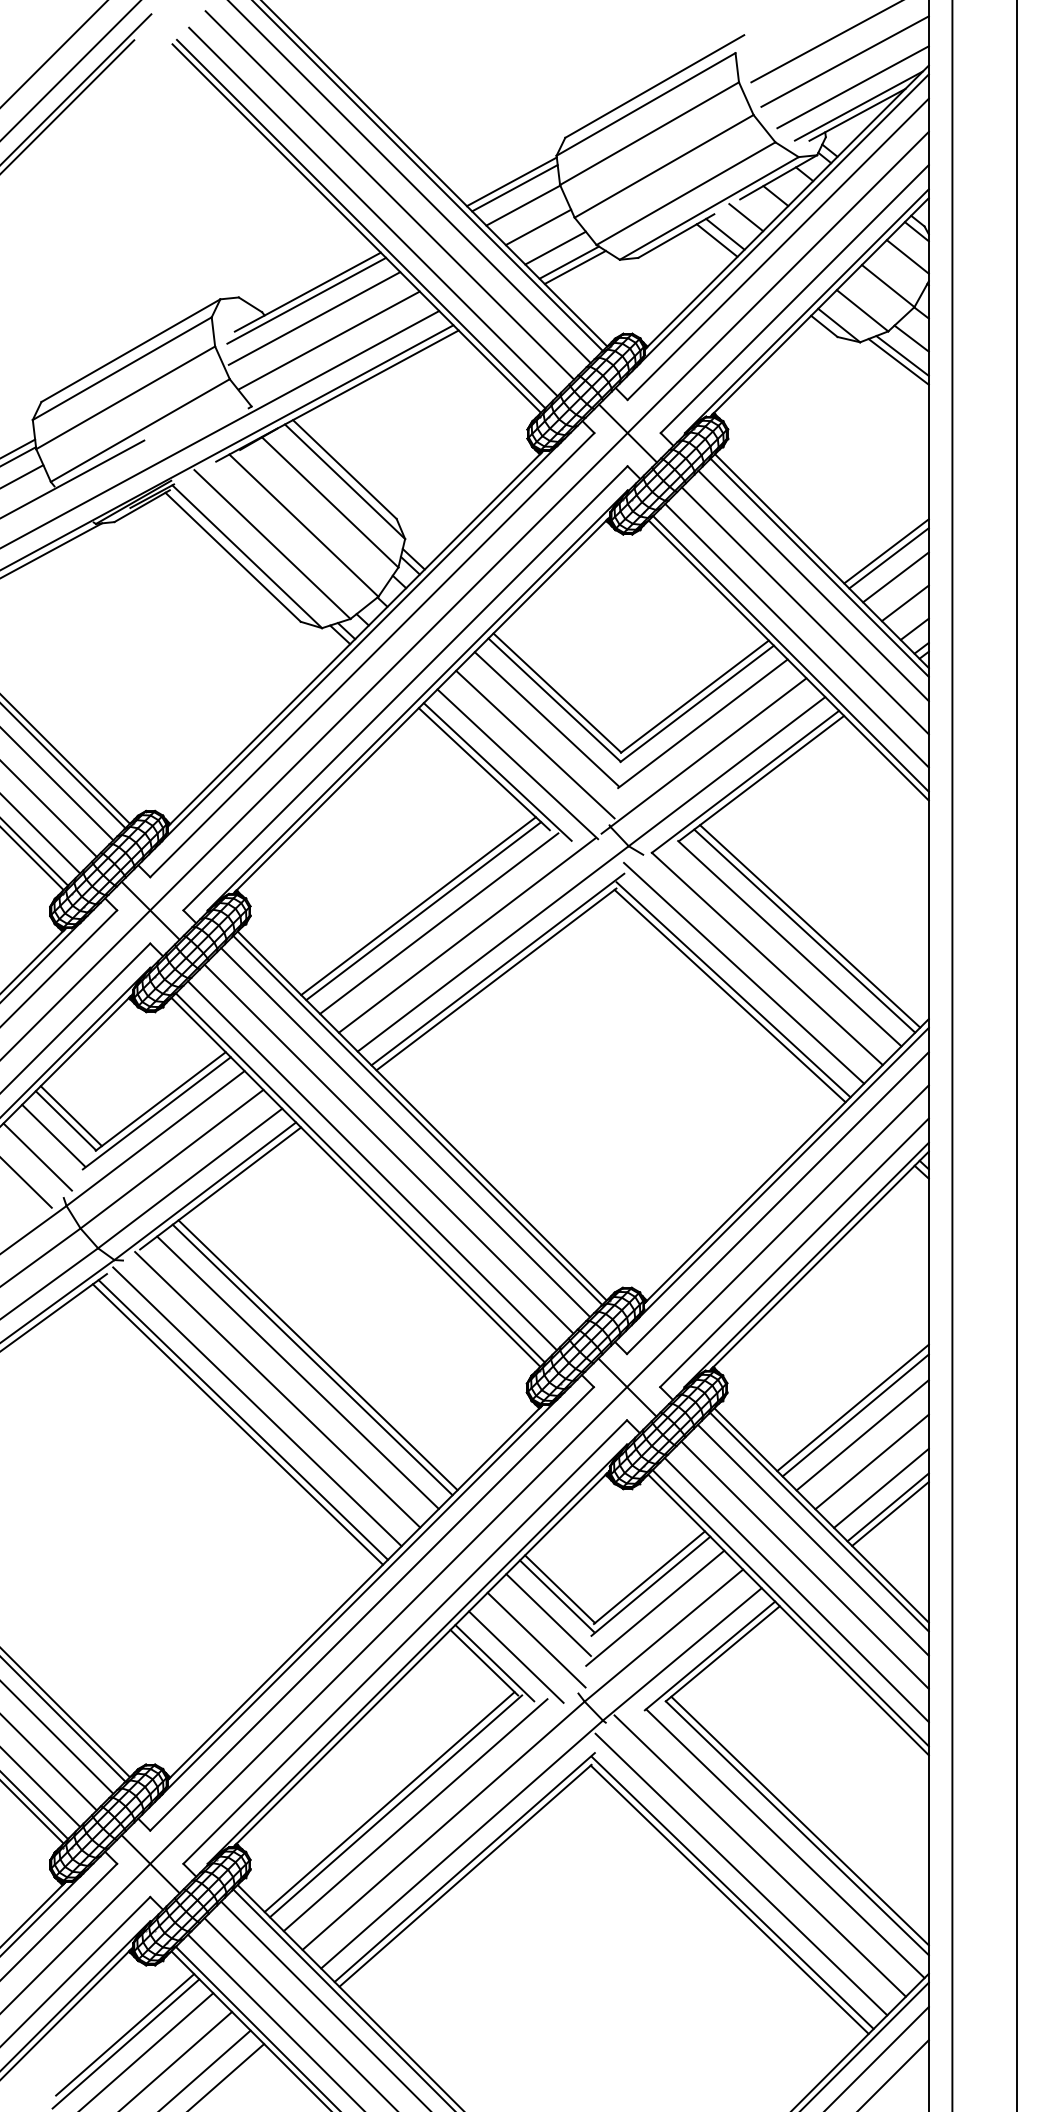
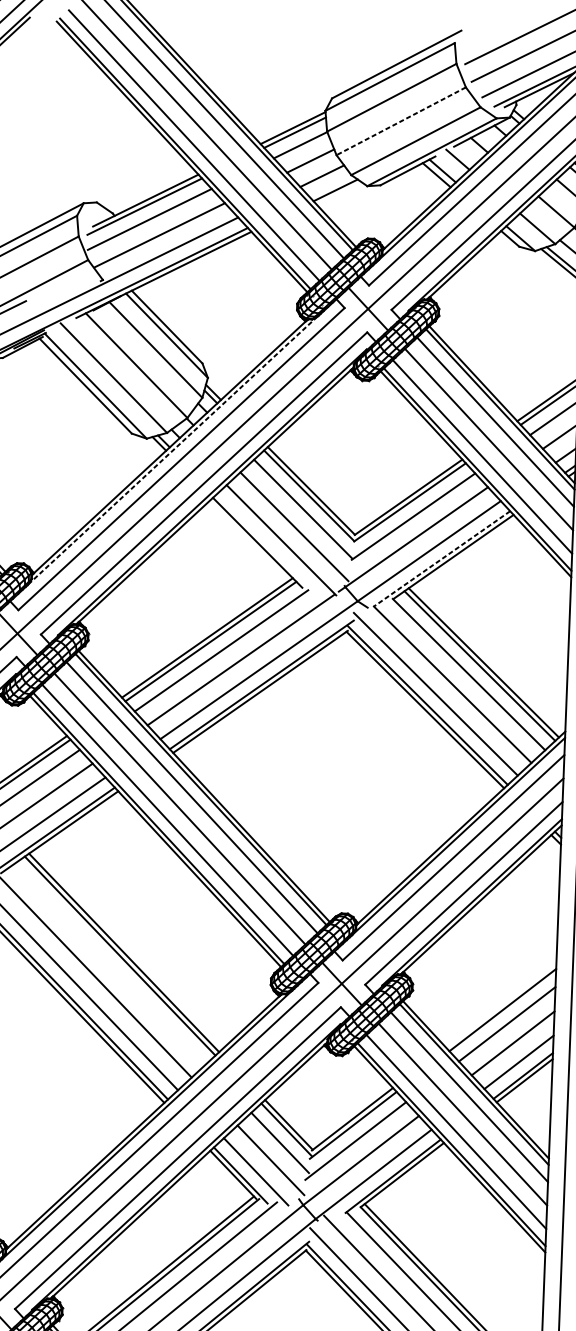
line: (663, 166) -> (400, 121), solid -> dashed
line: (569, 262) -> (331, 186), removed
line: (359, 643) -> (172, 450), solid -> dashed
line: (497, 771) -> (266, 544), removed
line: (745, 782) -> (442, 559), solid -> dashed
line: (297, 1372) -> (109, 964), removed
line: (852, 1407) -> (500, 1004), removed

